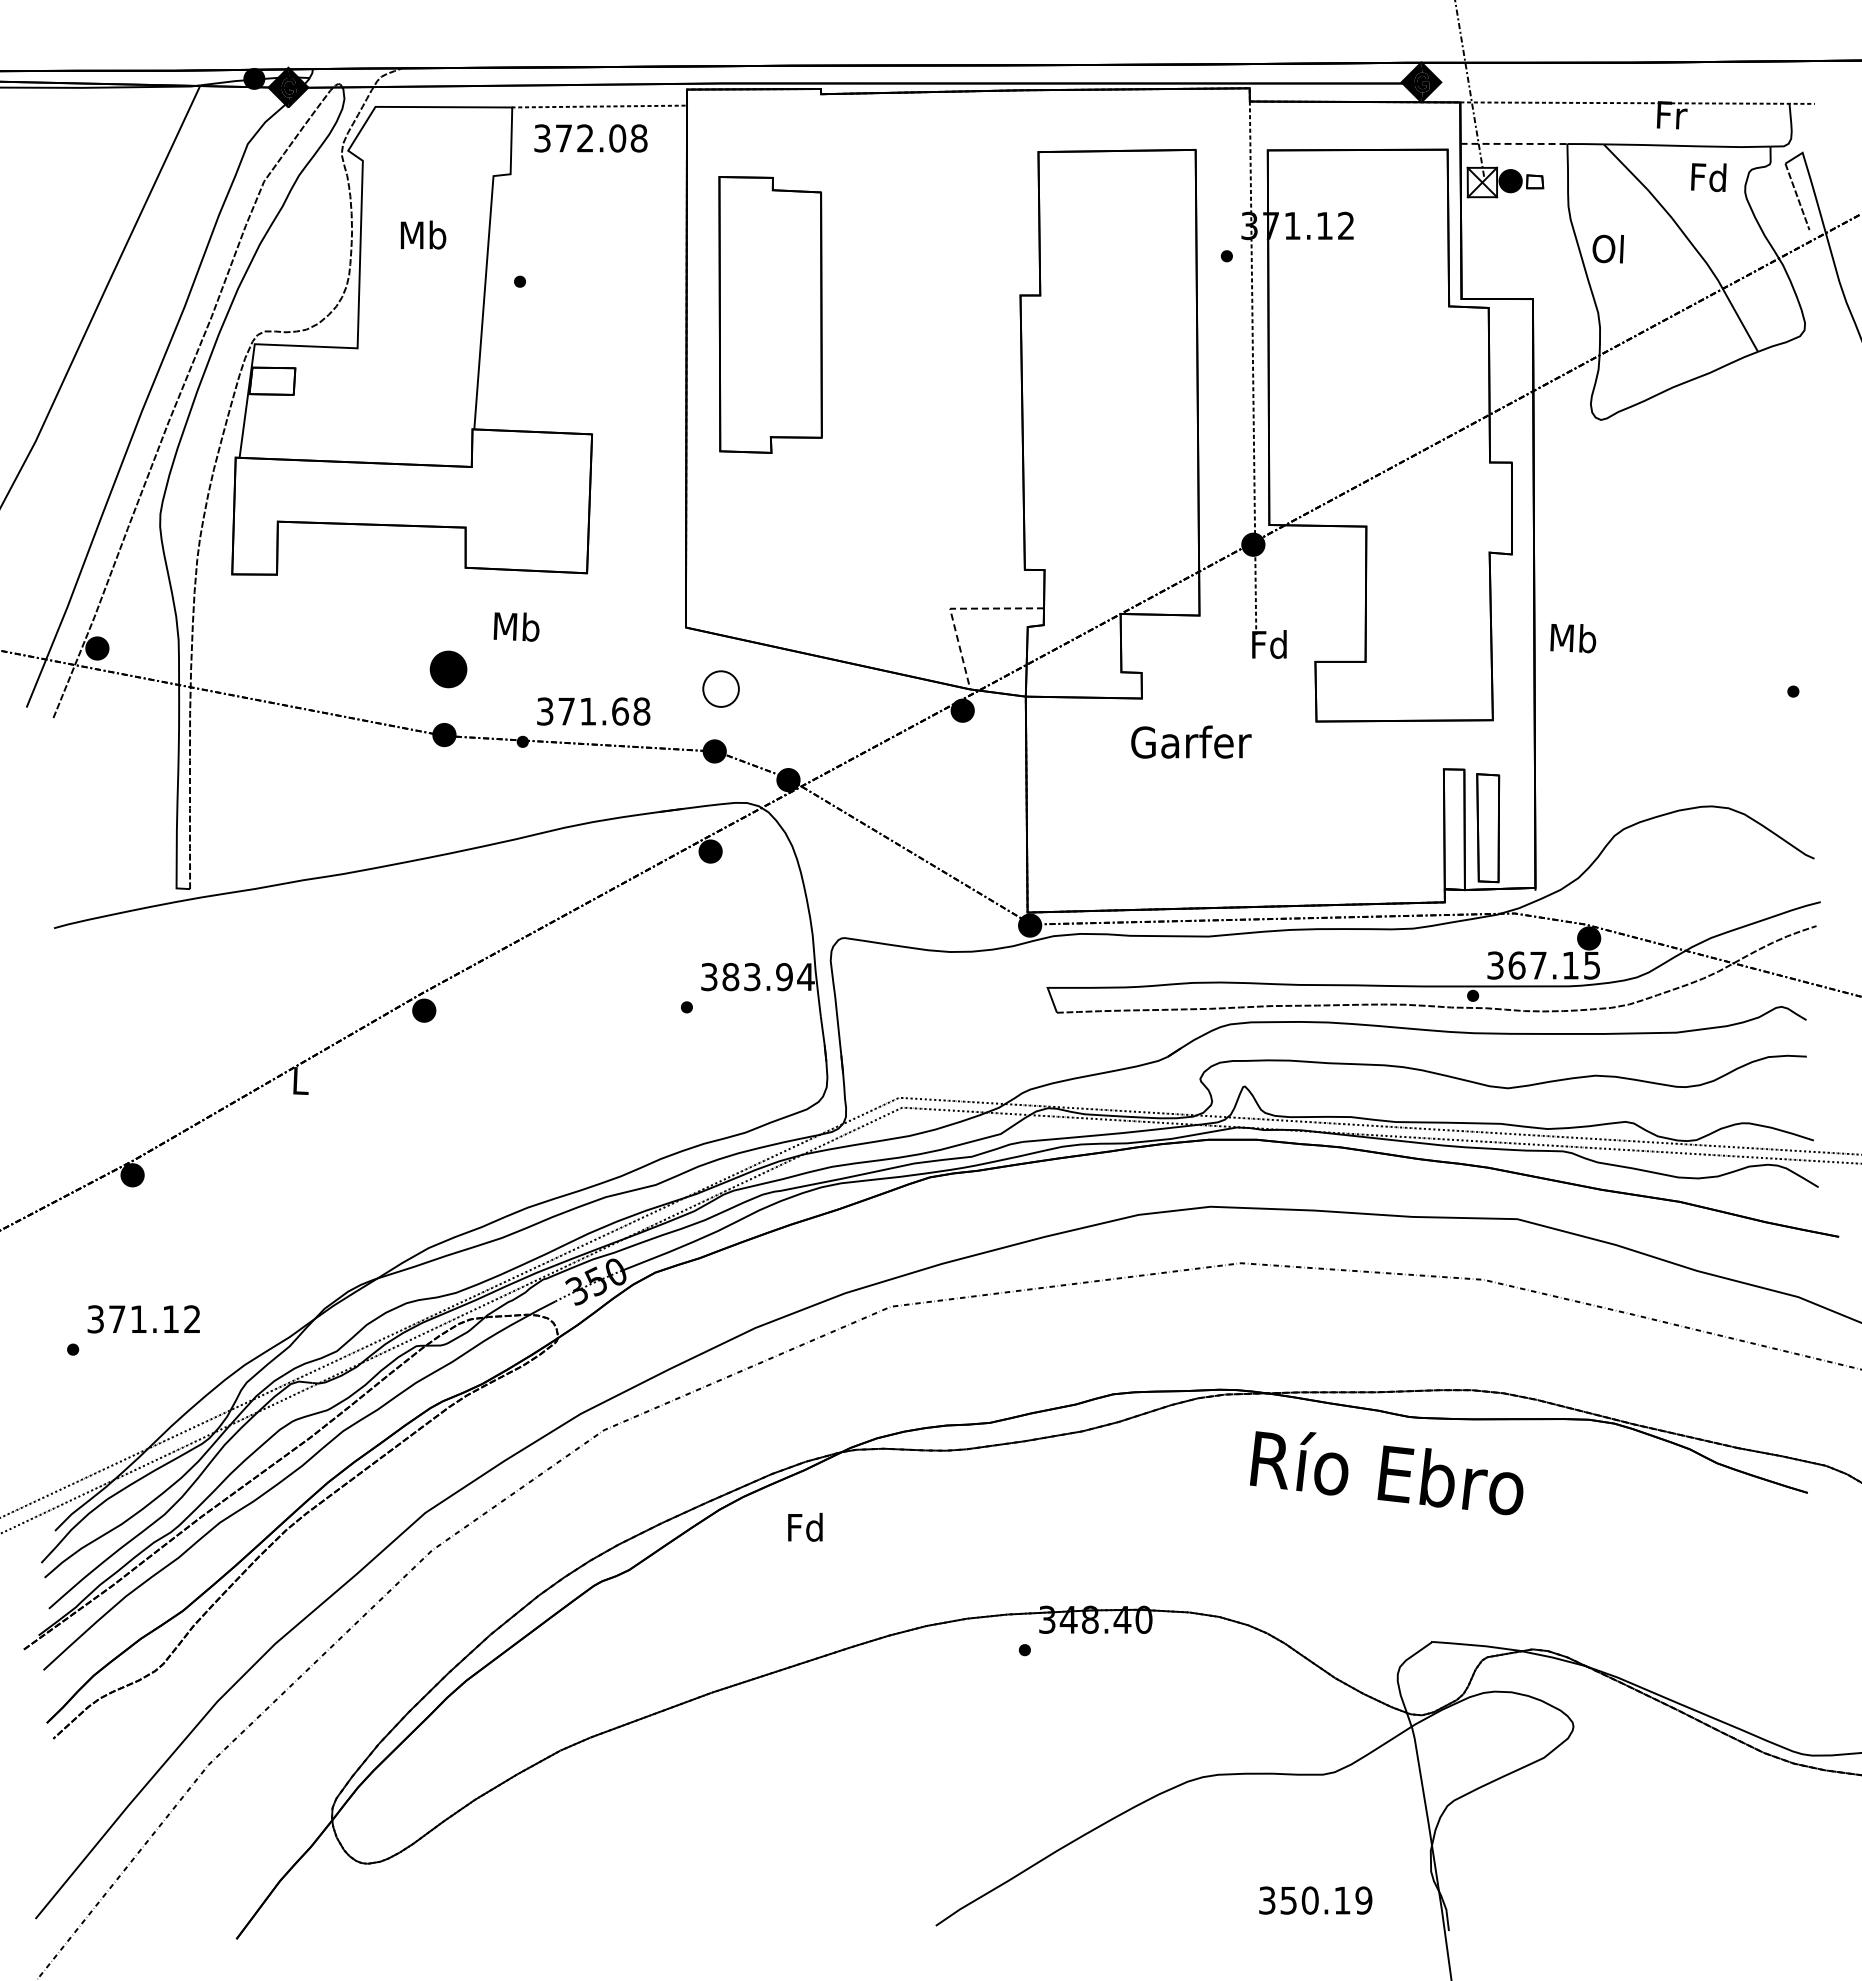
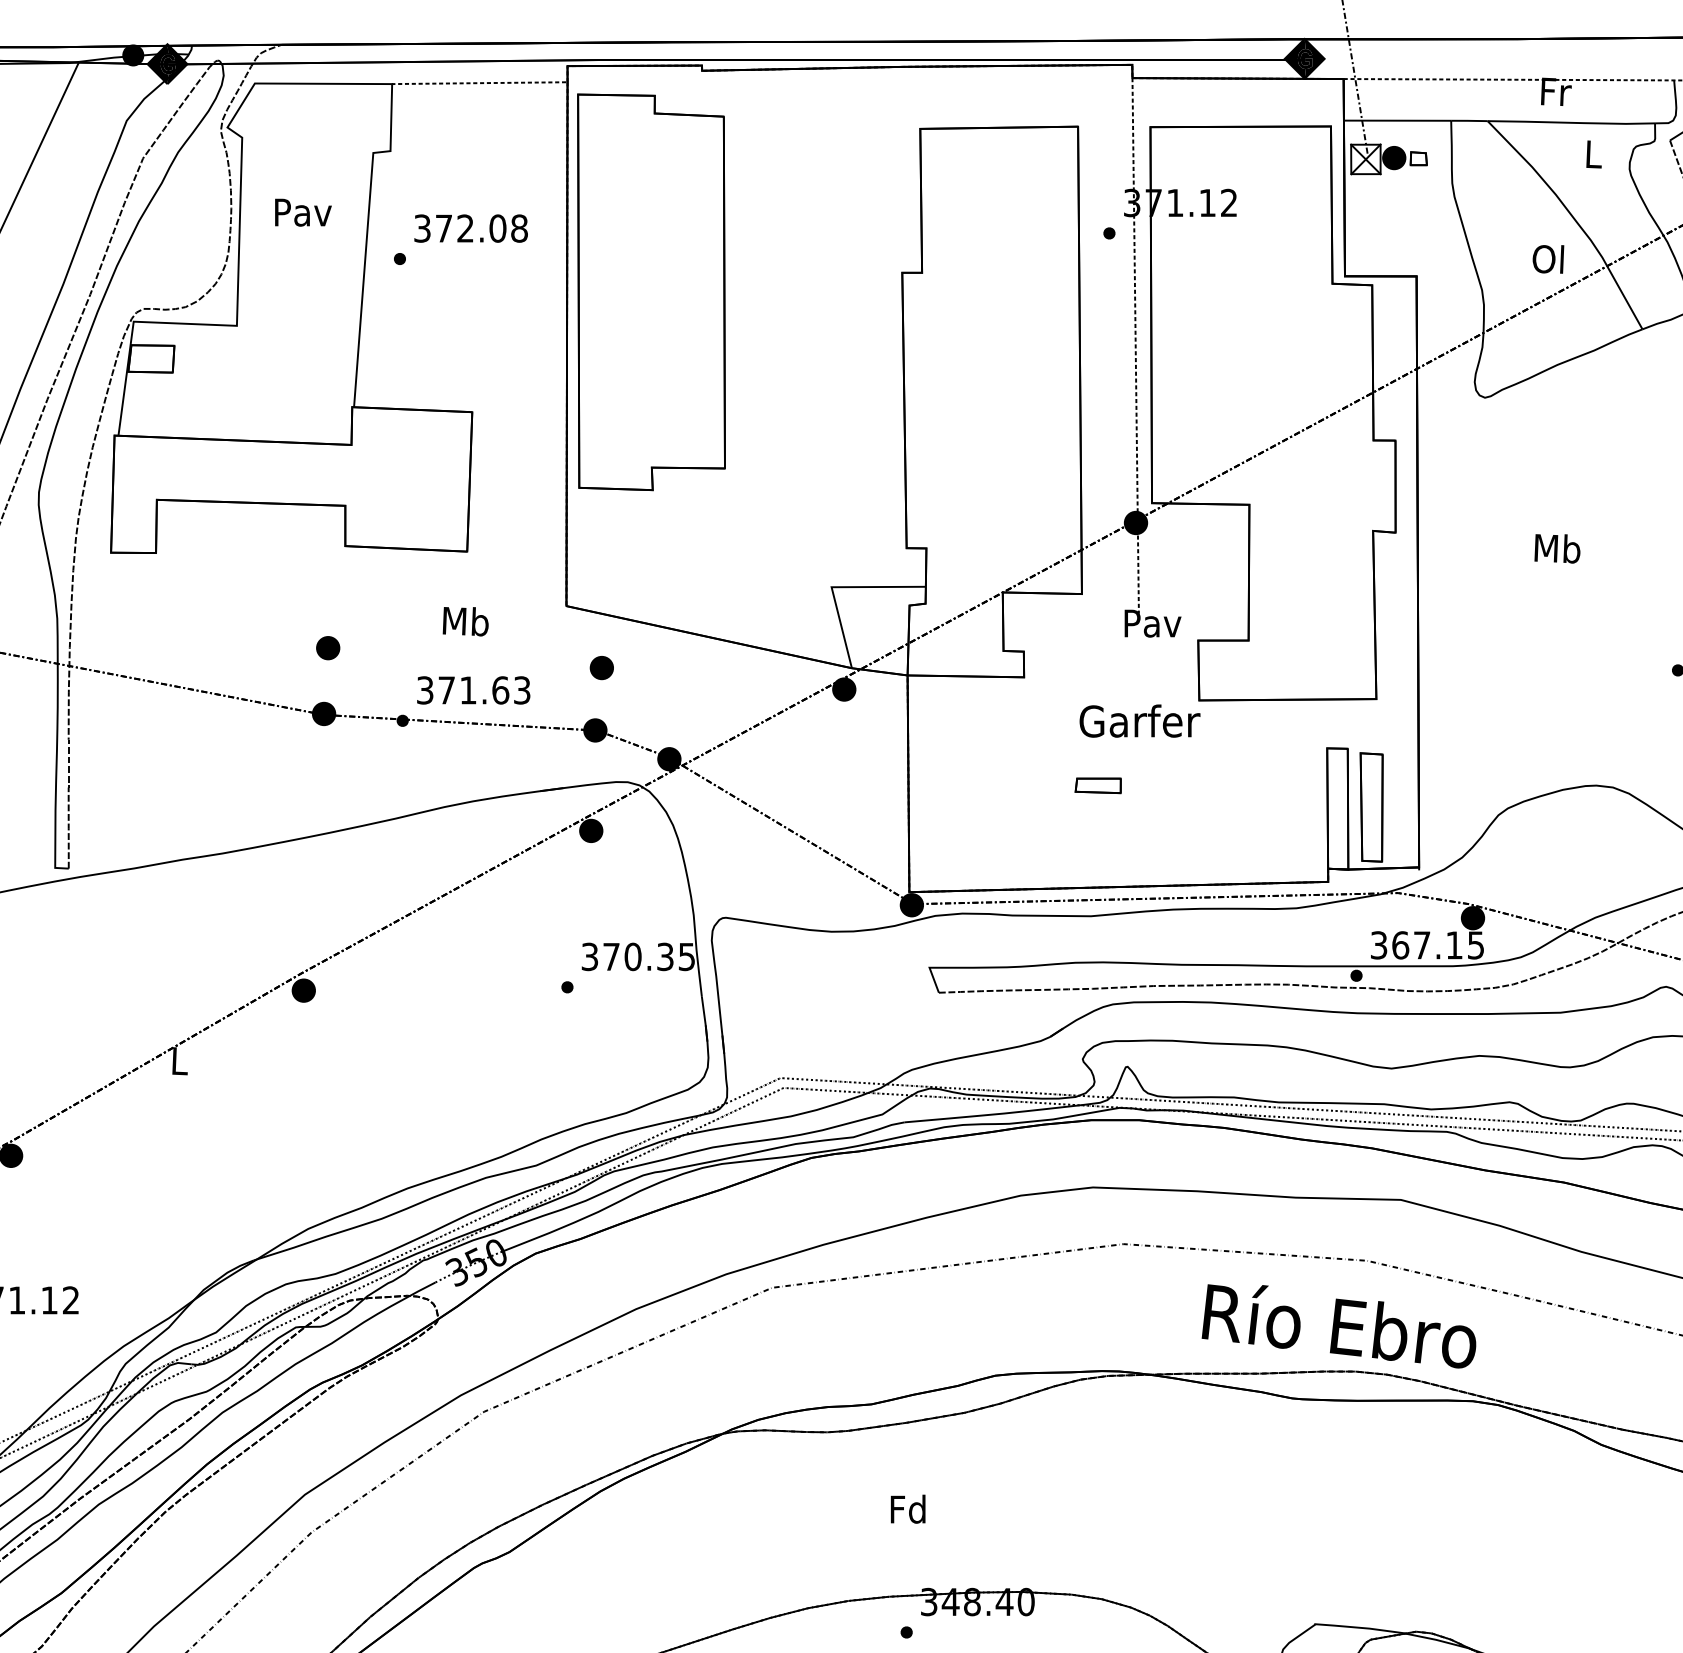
text: (590, 138) -> (470, 228), moved
line: (1515, 143) -> (1399, 120), dashed -> solid
text: (1708, 177) -> (1592, 154), Fd -> L
text: (423, 234) -> (303, 211), Mb -> Pav
text: (1607, 248) -> (1547, 258), moved
part: (770, 314) -> (651, 291), size x1.43
line: (954, 608) -> (836, 586), dashed -> solid
text: (516, 626) -> (465, 621), moved
text: (1573, 638) -> (1557, 548), moved
text: (1270, 644) -> (1153, 623), Fd -> Pav
part: (448, 669) -> (328, 648), size x0.62
part: (721, 689) -> (602, 668), size x0.62
text: (641, 711) -> (521, 690), 371.68 -> 371.63
text: (1191, 741) -> (1140, 720), moved
part: (1215, 806) -> (1097, 785), added
text: (768, 977) -> (649, 957), 383.94 -> 370.35
text: (1386, 1473) -> (1338, 1326), moved
text: (805, 1526) -> (908, 1508), moved

